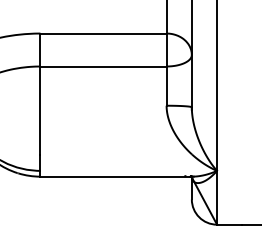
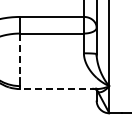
line: (40, 112) -> (20, 56), solid -> dashed
line: (116, 177) -> (58, 89), solid -> dashed

